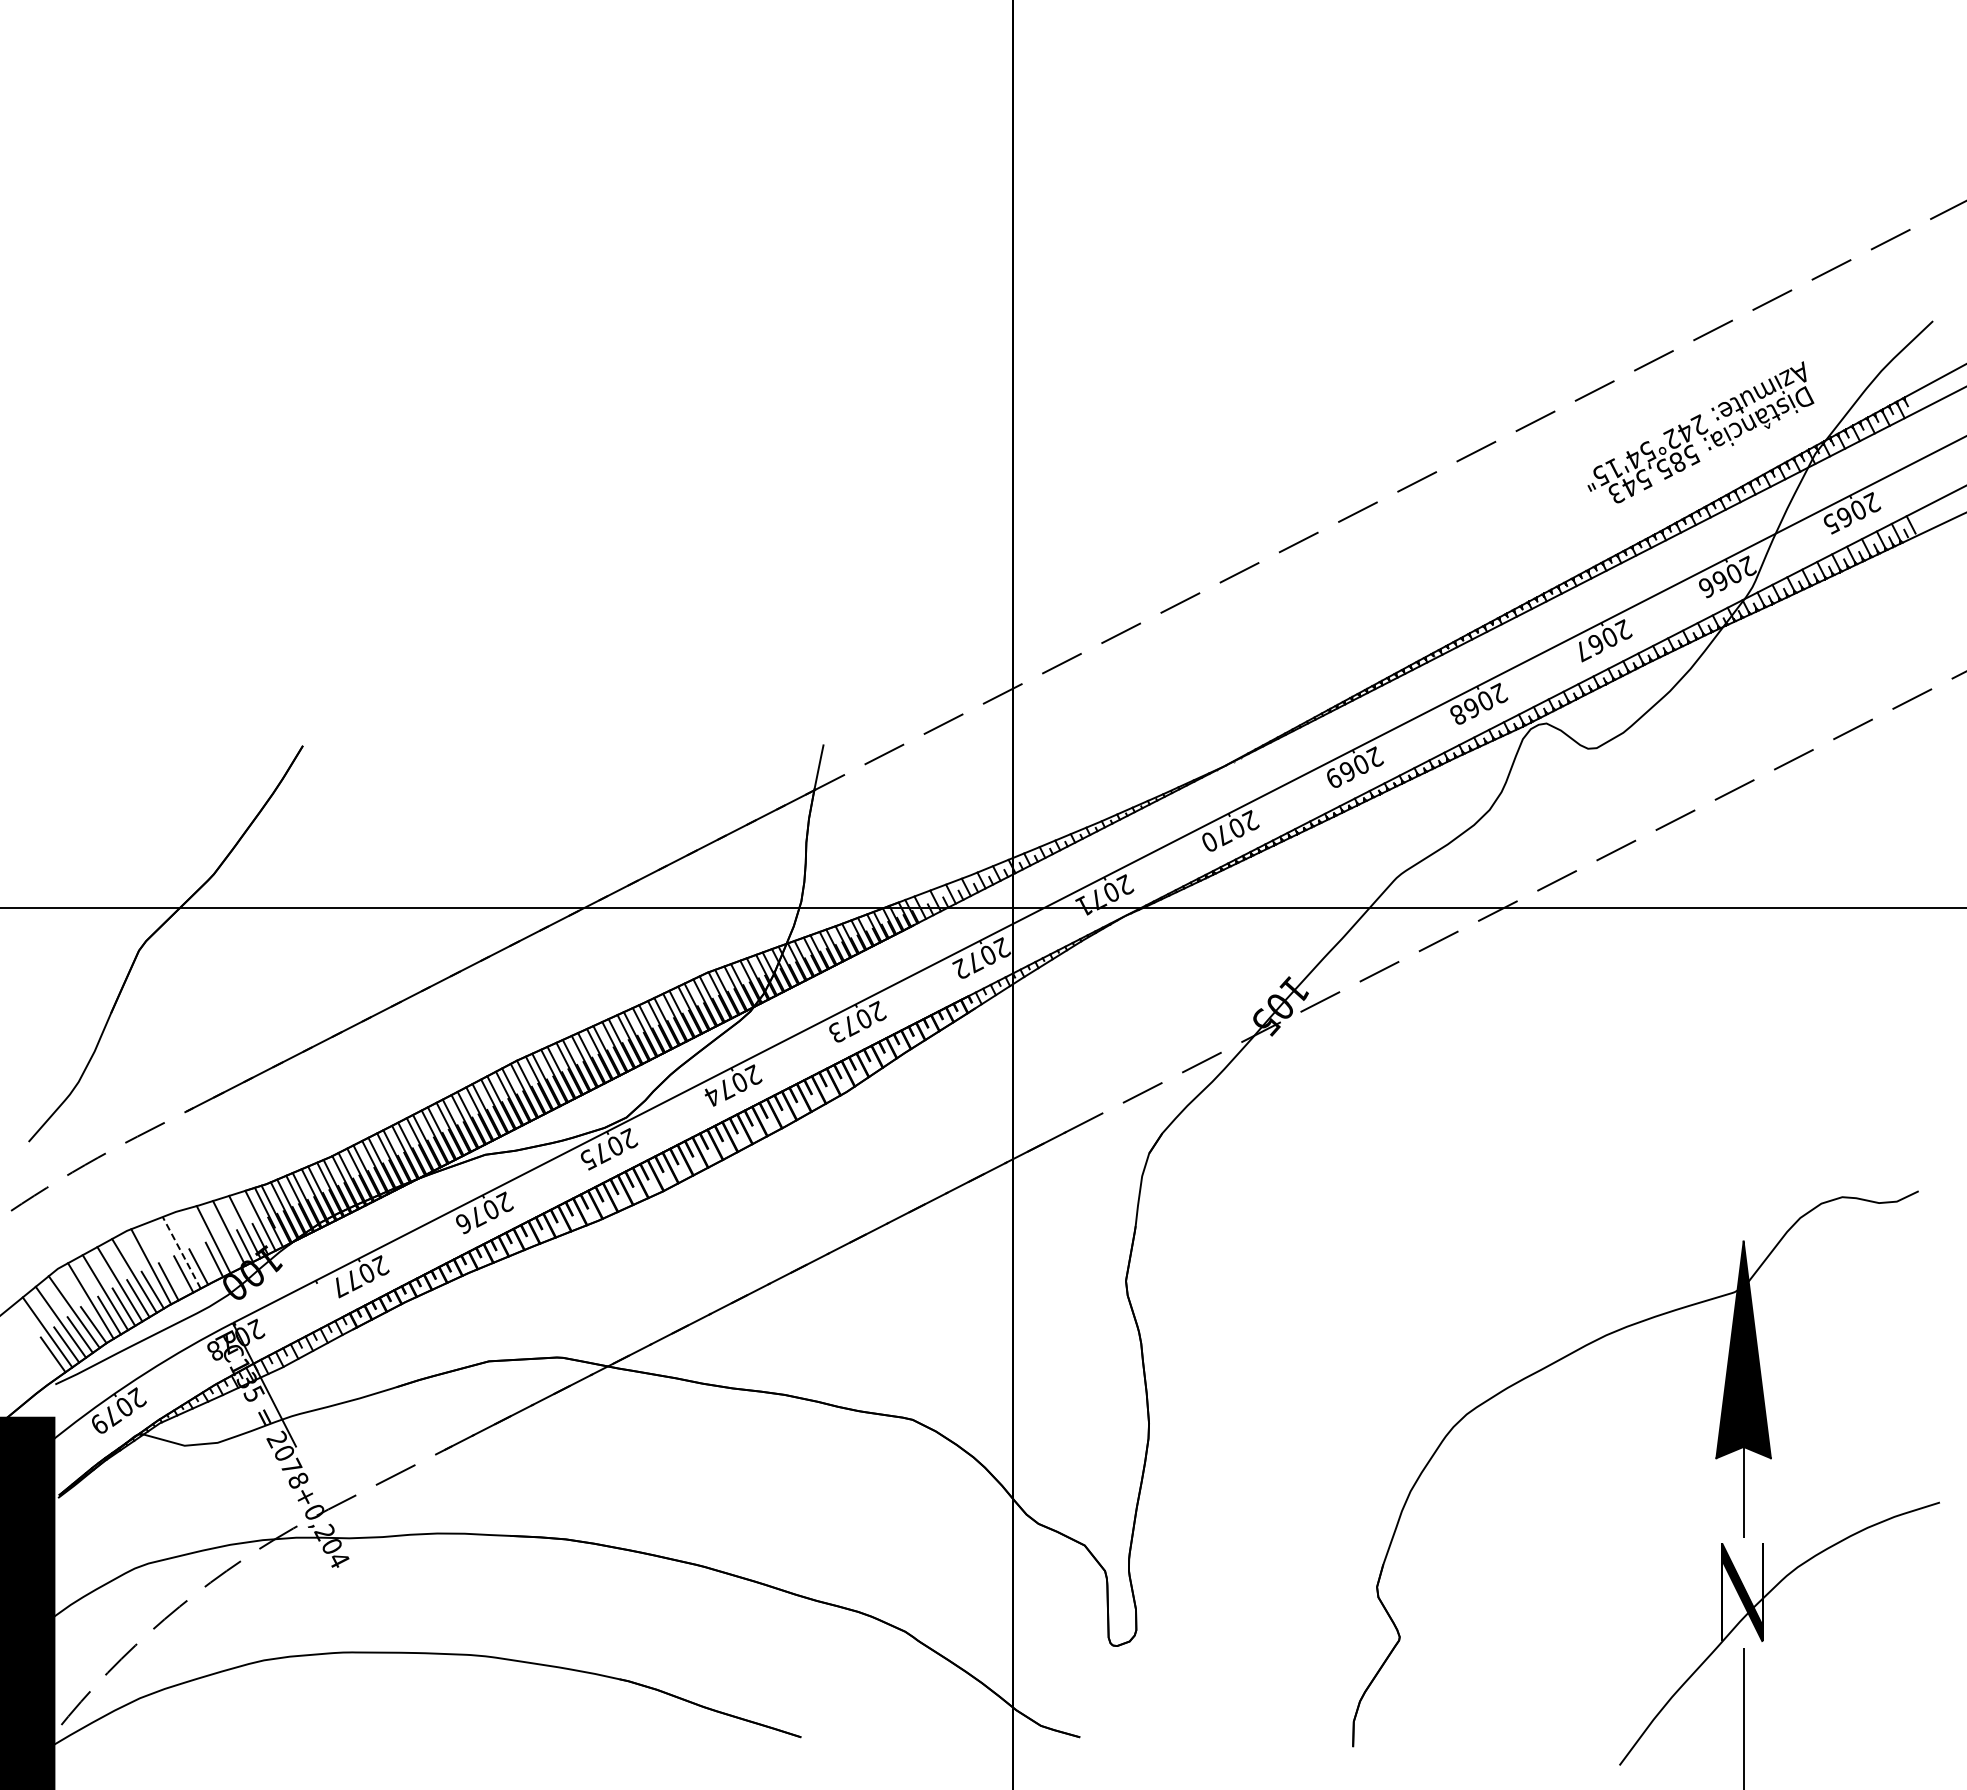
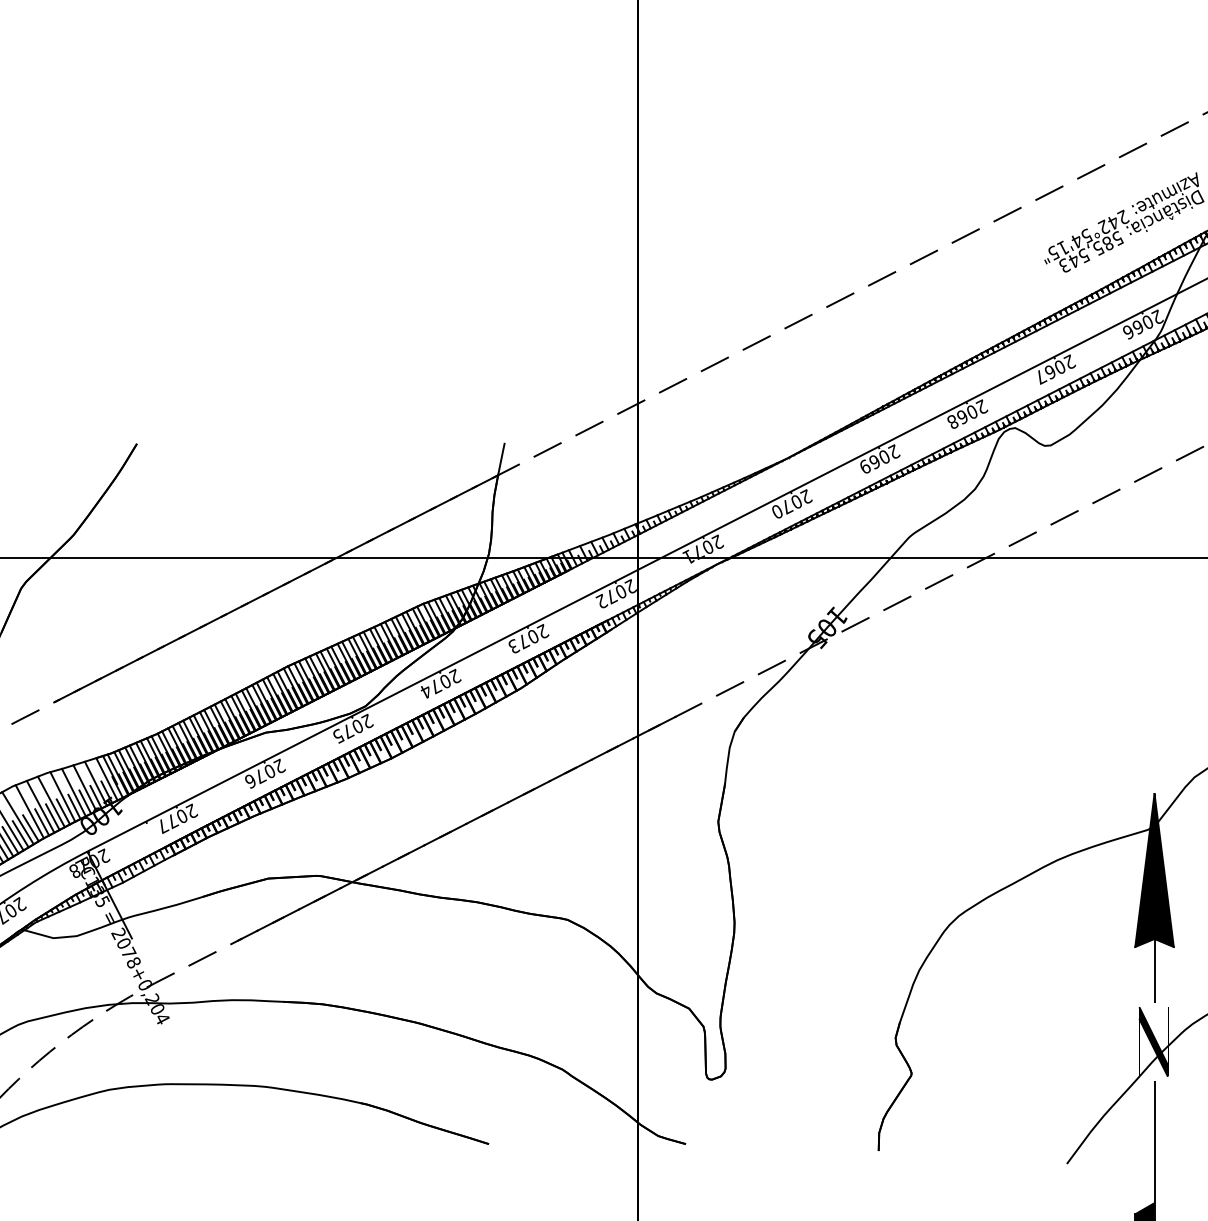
line: (197, 1245) -> (62, 796), added
line: (181, 1252) -> (51, 801), dashed -> solid
line: (229, 1252) -> (85, 801), added
line: (166, 1259) -> (40, 806), added

